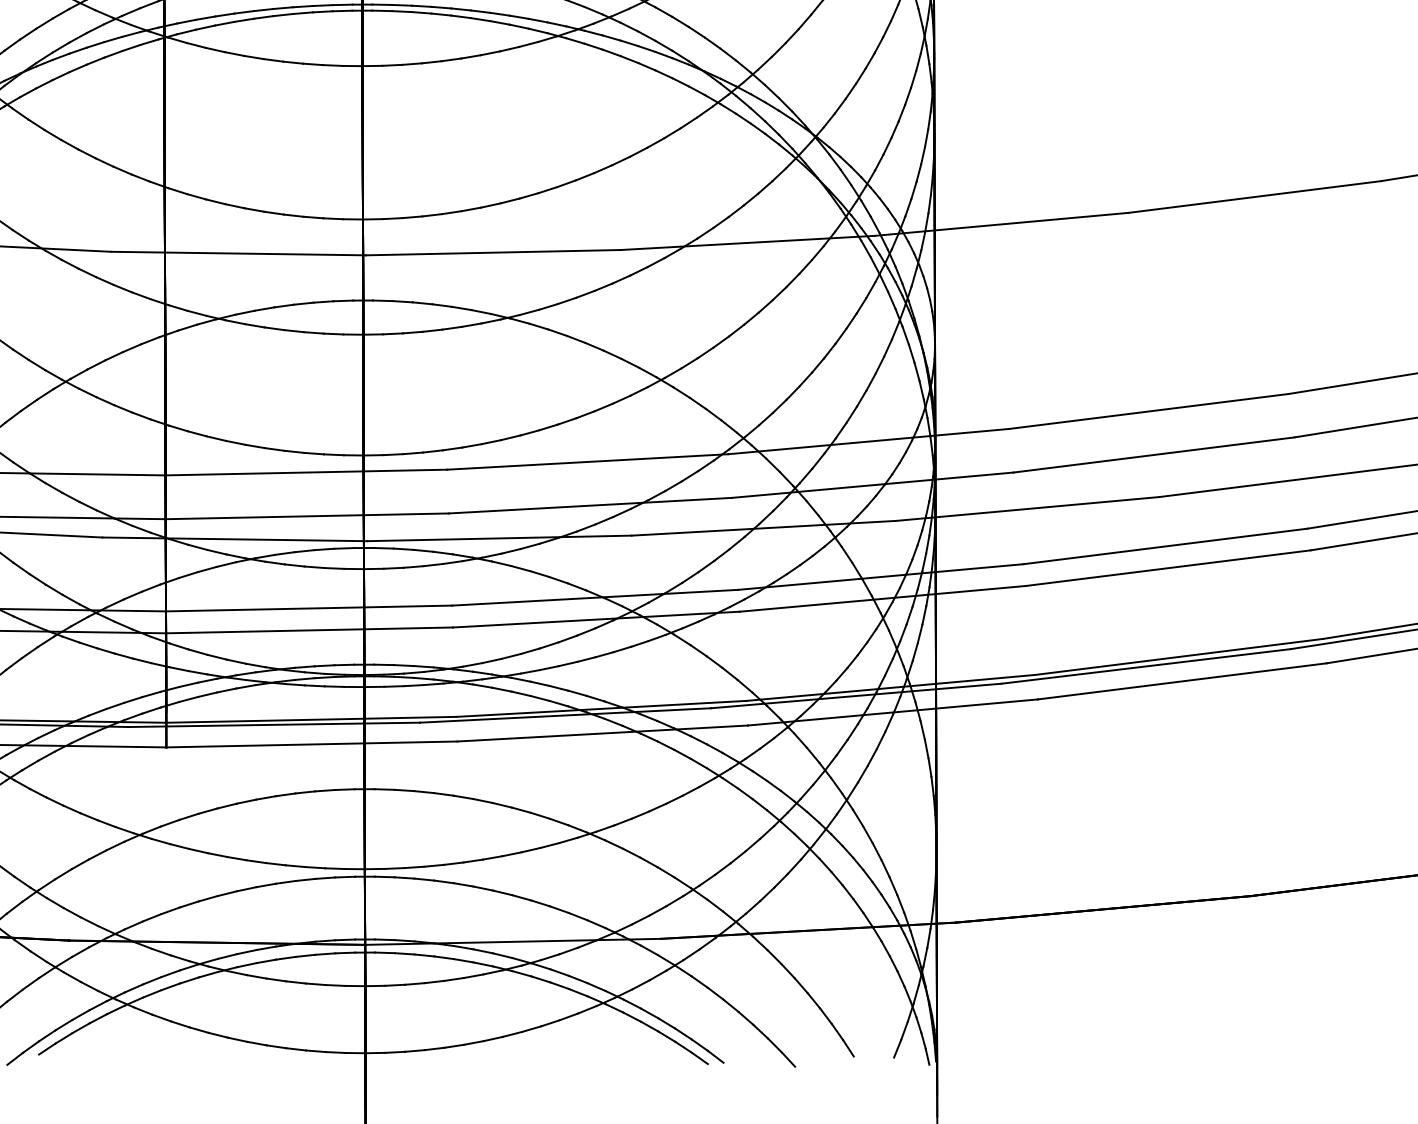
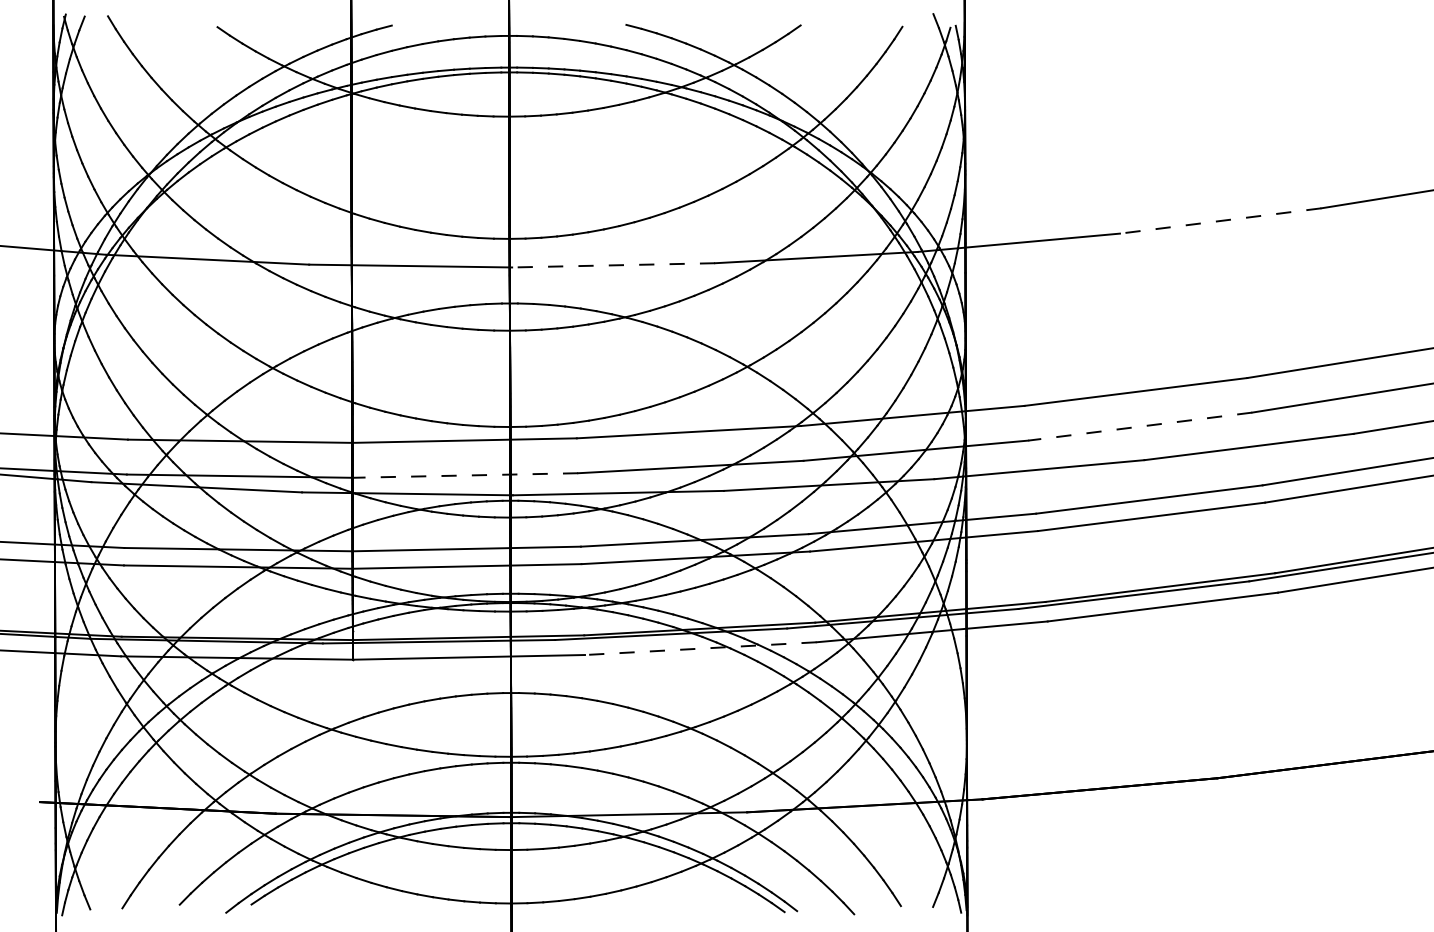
line: (1254, 196) -> (1220, 220), solid -> dashed
line: (493, 252) -> (613, 265), solid -> dashed
line: (1154, 454) -> (1140, 426), solid -> dashed
line: (307, 516) -> (465, 475), solid -> dashed
line: (602, 733) -> (700, 648), solid -> dashed

